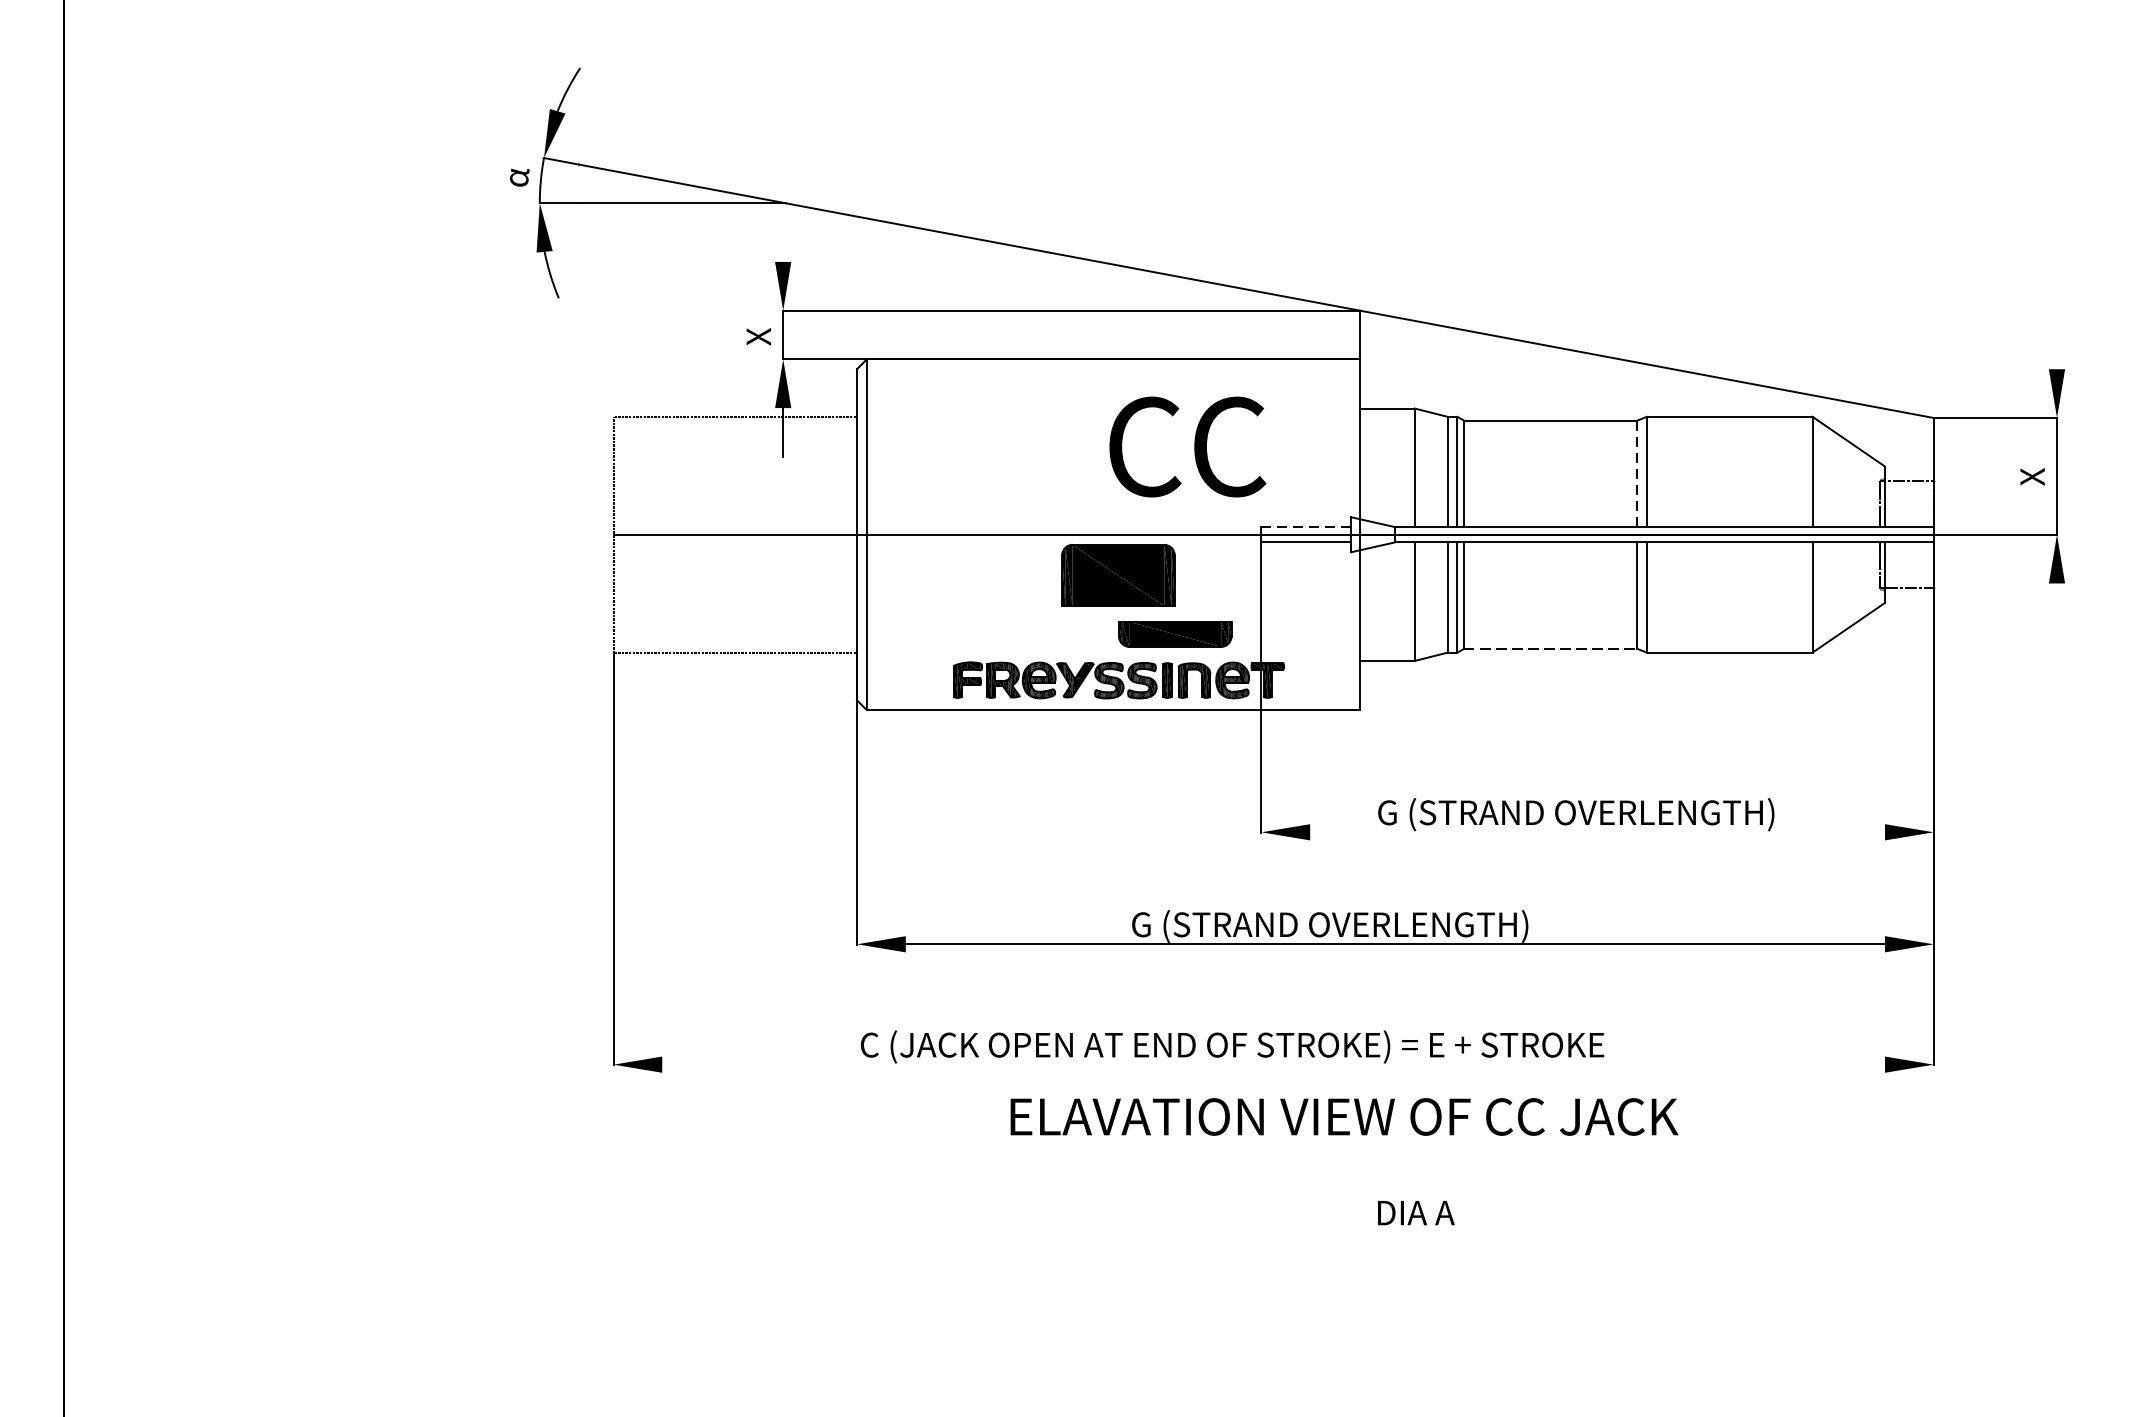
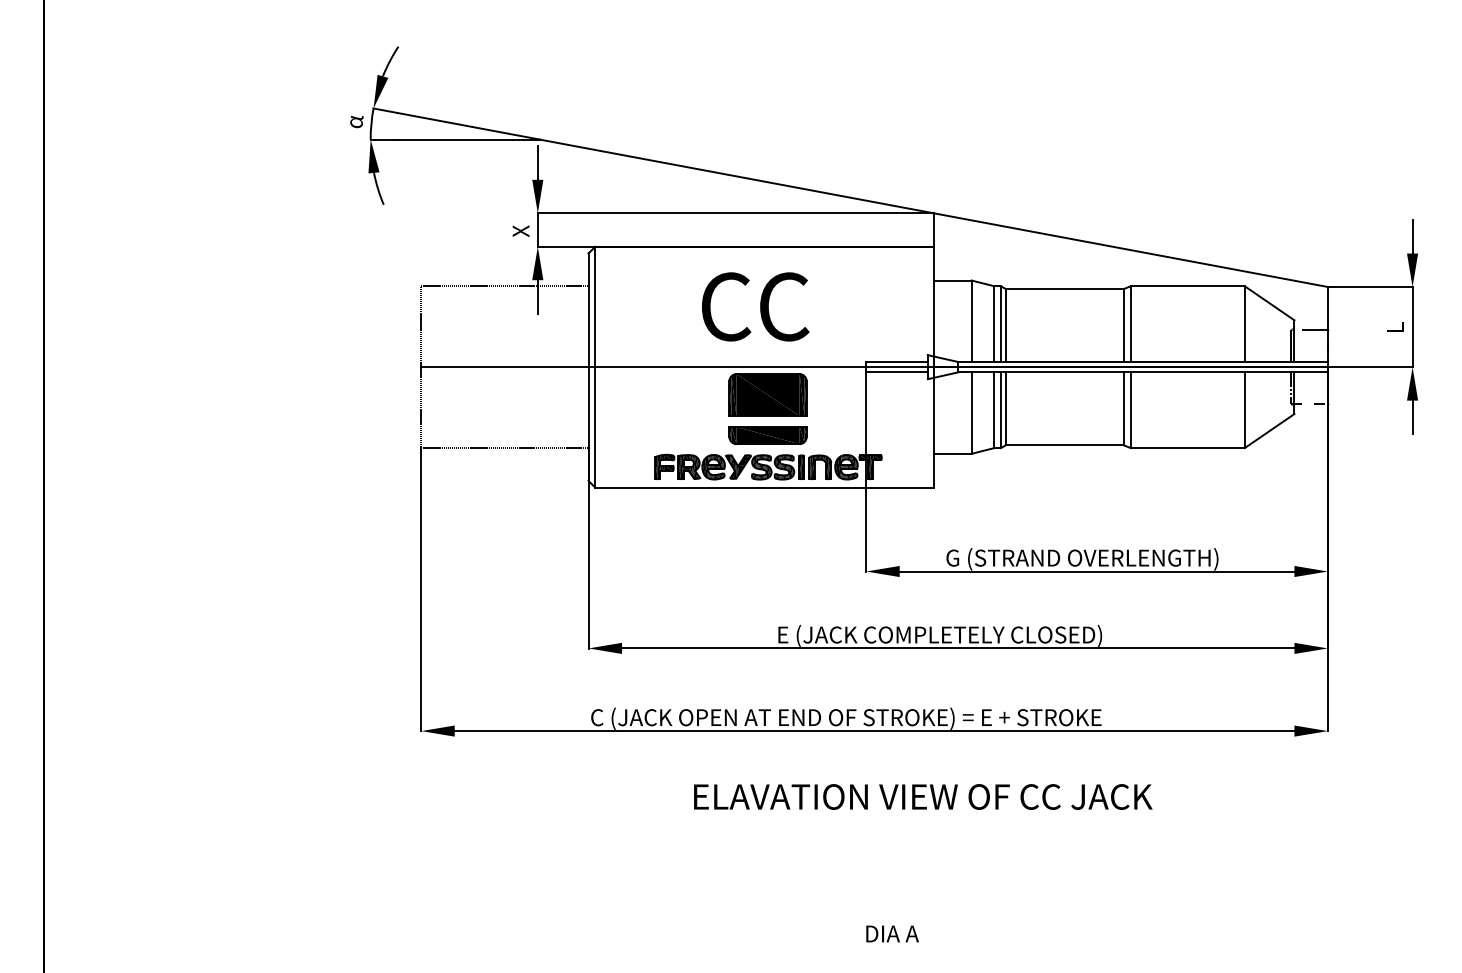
line: (782, 236) -> (537, 162), added
line: (2056, 344) -> (1412, 236), added
text: (1187, 446) -> (755, 306), moved
line: (1637, 474) -> (1124, 325), dashed -> solid
text: (2032, 476) -> (1395, 327), X -> L
line: (1306, 526) -> (897, 361), dashed -> solid
line: (2056, 608) -> (1412, 417), added
part: (1174, 634) -> (767, 435), moved
line: (1551, 648) -> (1065, 445), dashed -> solid
line: (1596, 832) -> (1096, 571), added
text: (1368, 925) -> (939, 635), G (STRAND OVERLENGTH) -> E (JACK COMPLETELY CLOSED)
line: (1273, 1065) -> (874, 731), added
text: (1344, 1116) -> (923, 796), moved
text: (1416, 1212) -> (892, 933), moved

